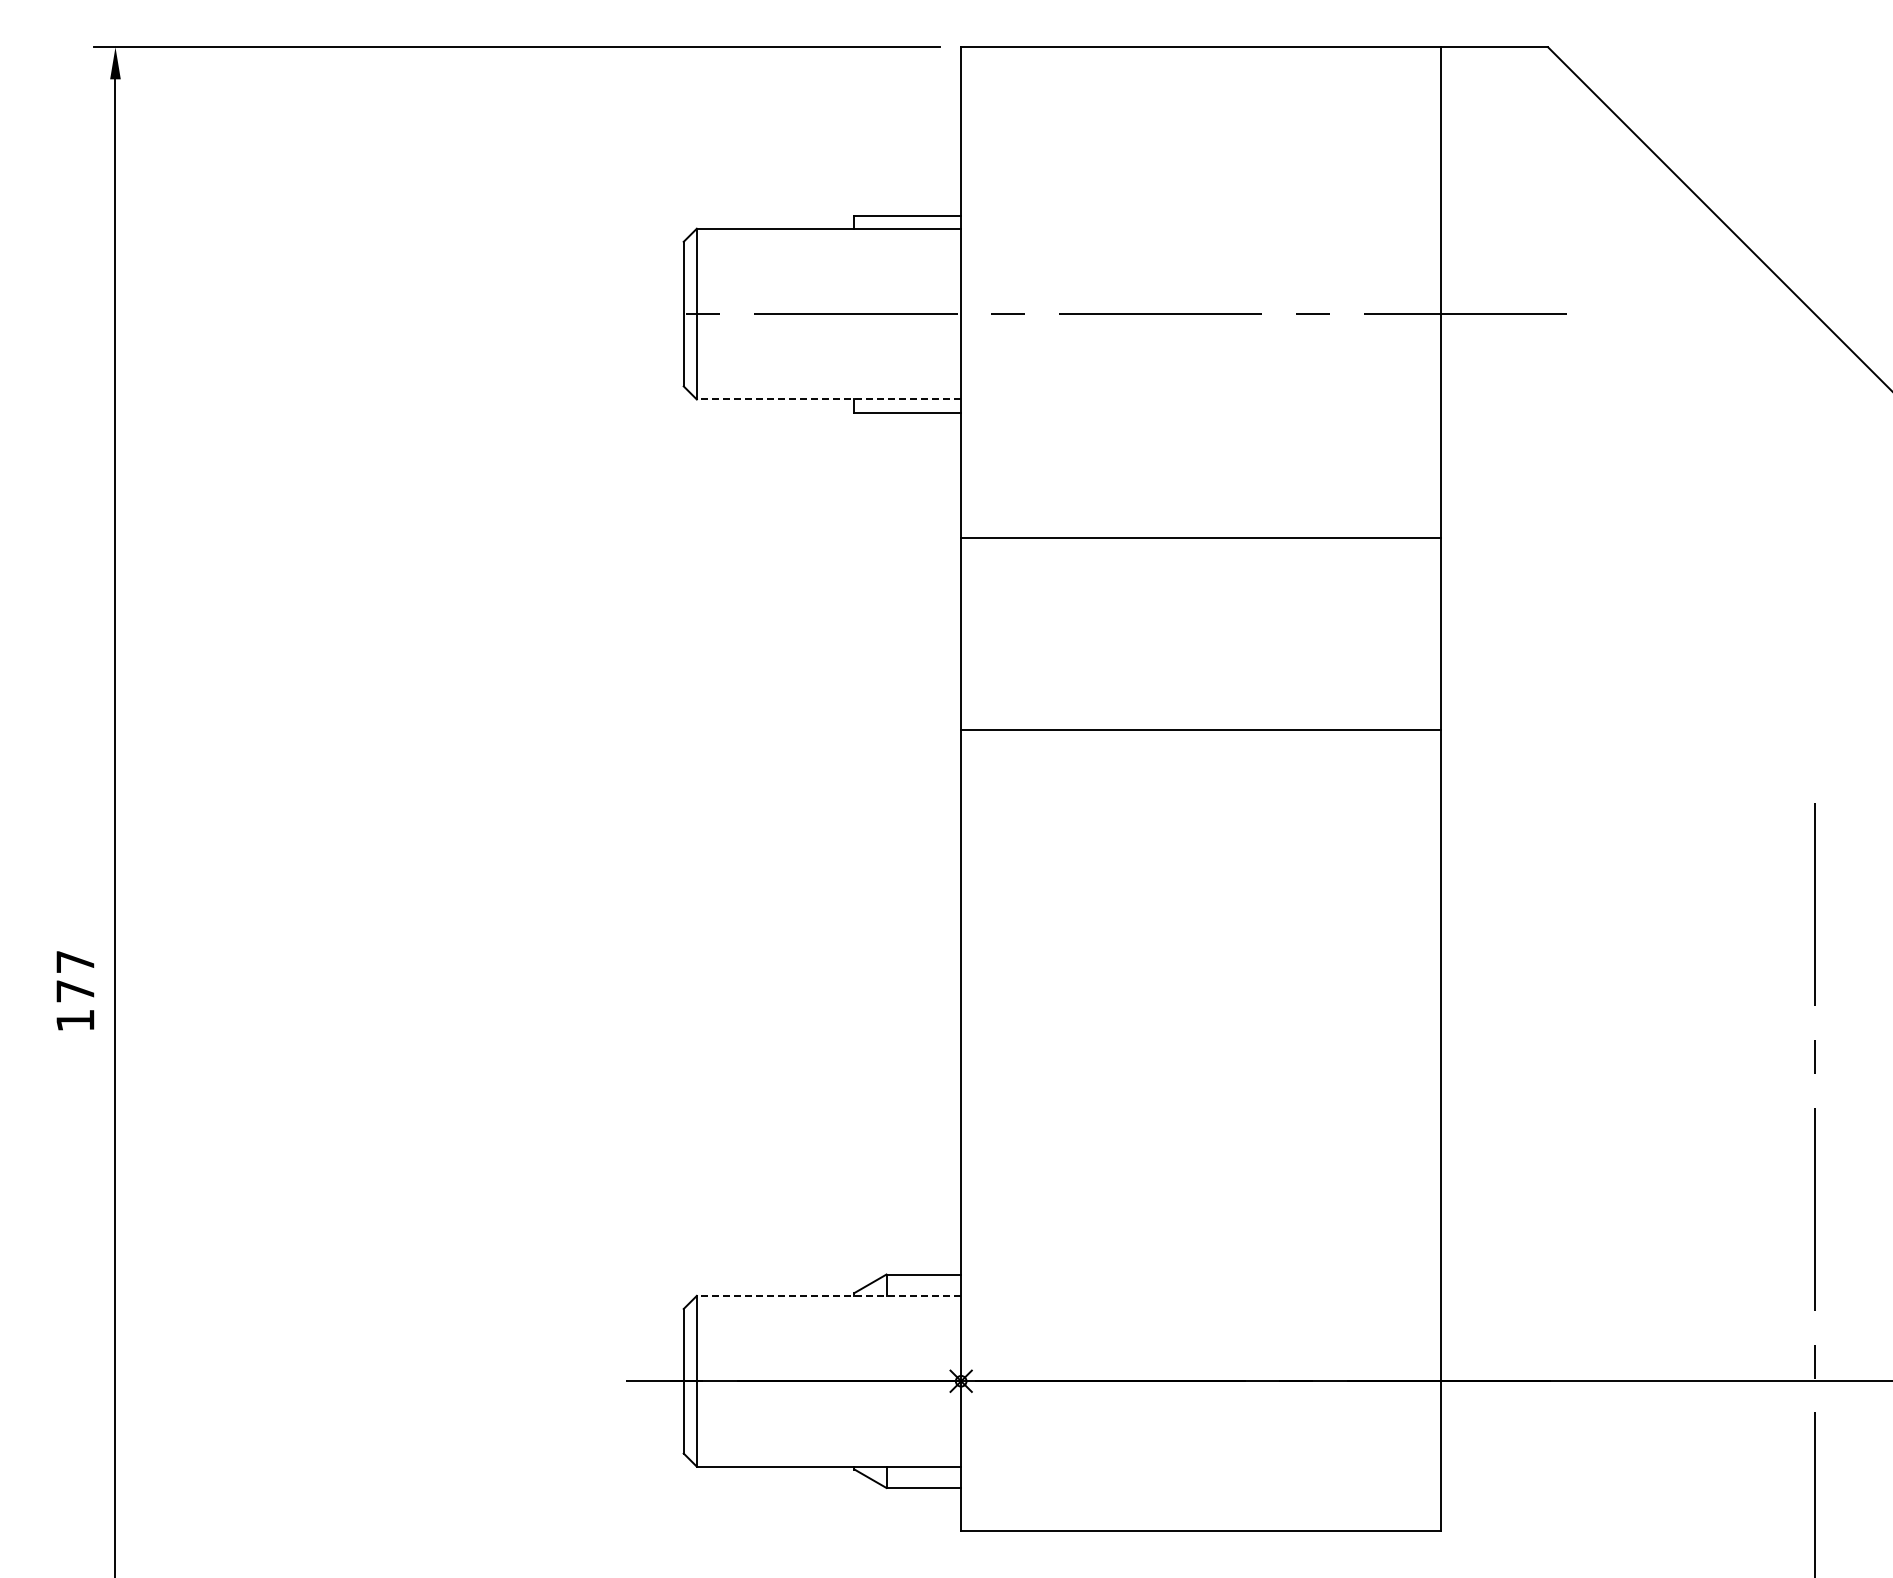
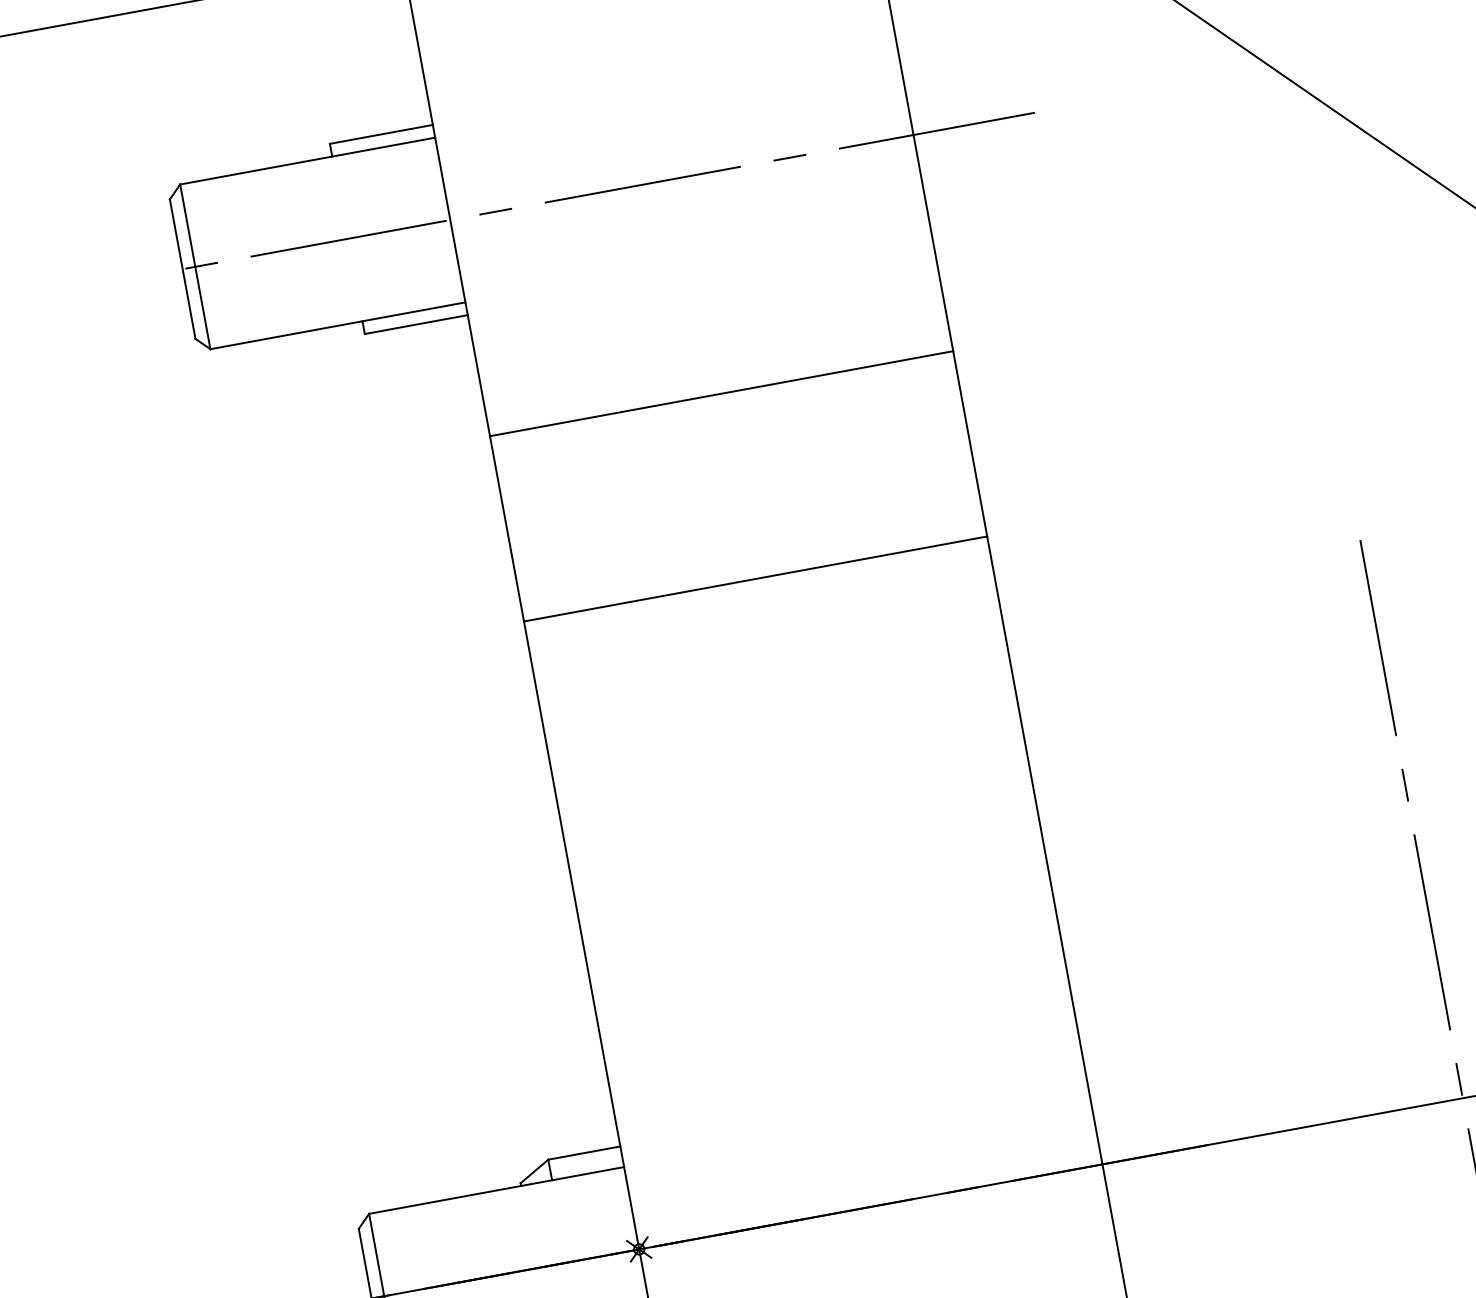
line: (828, 399) -> (337, 325), dashed -> solid
line: (828, 1295) -> (496, 1190), dashed -> solid

